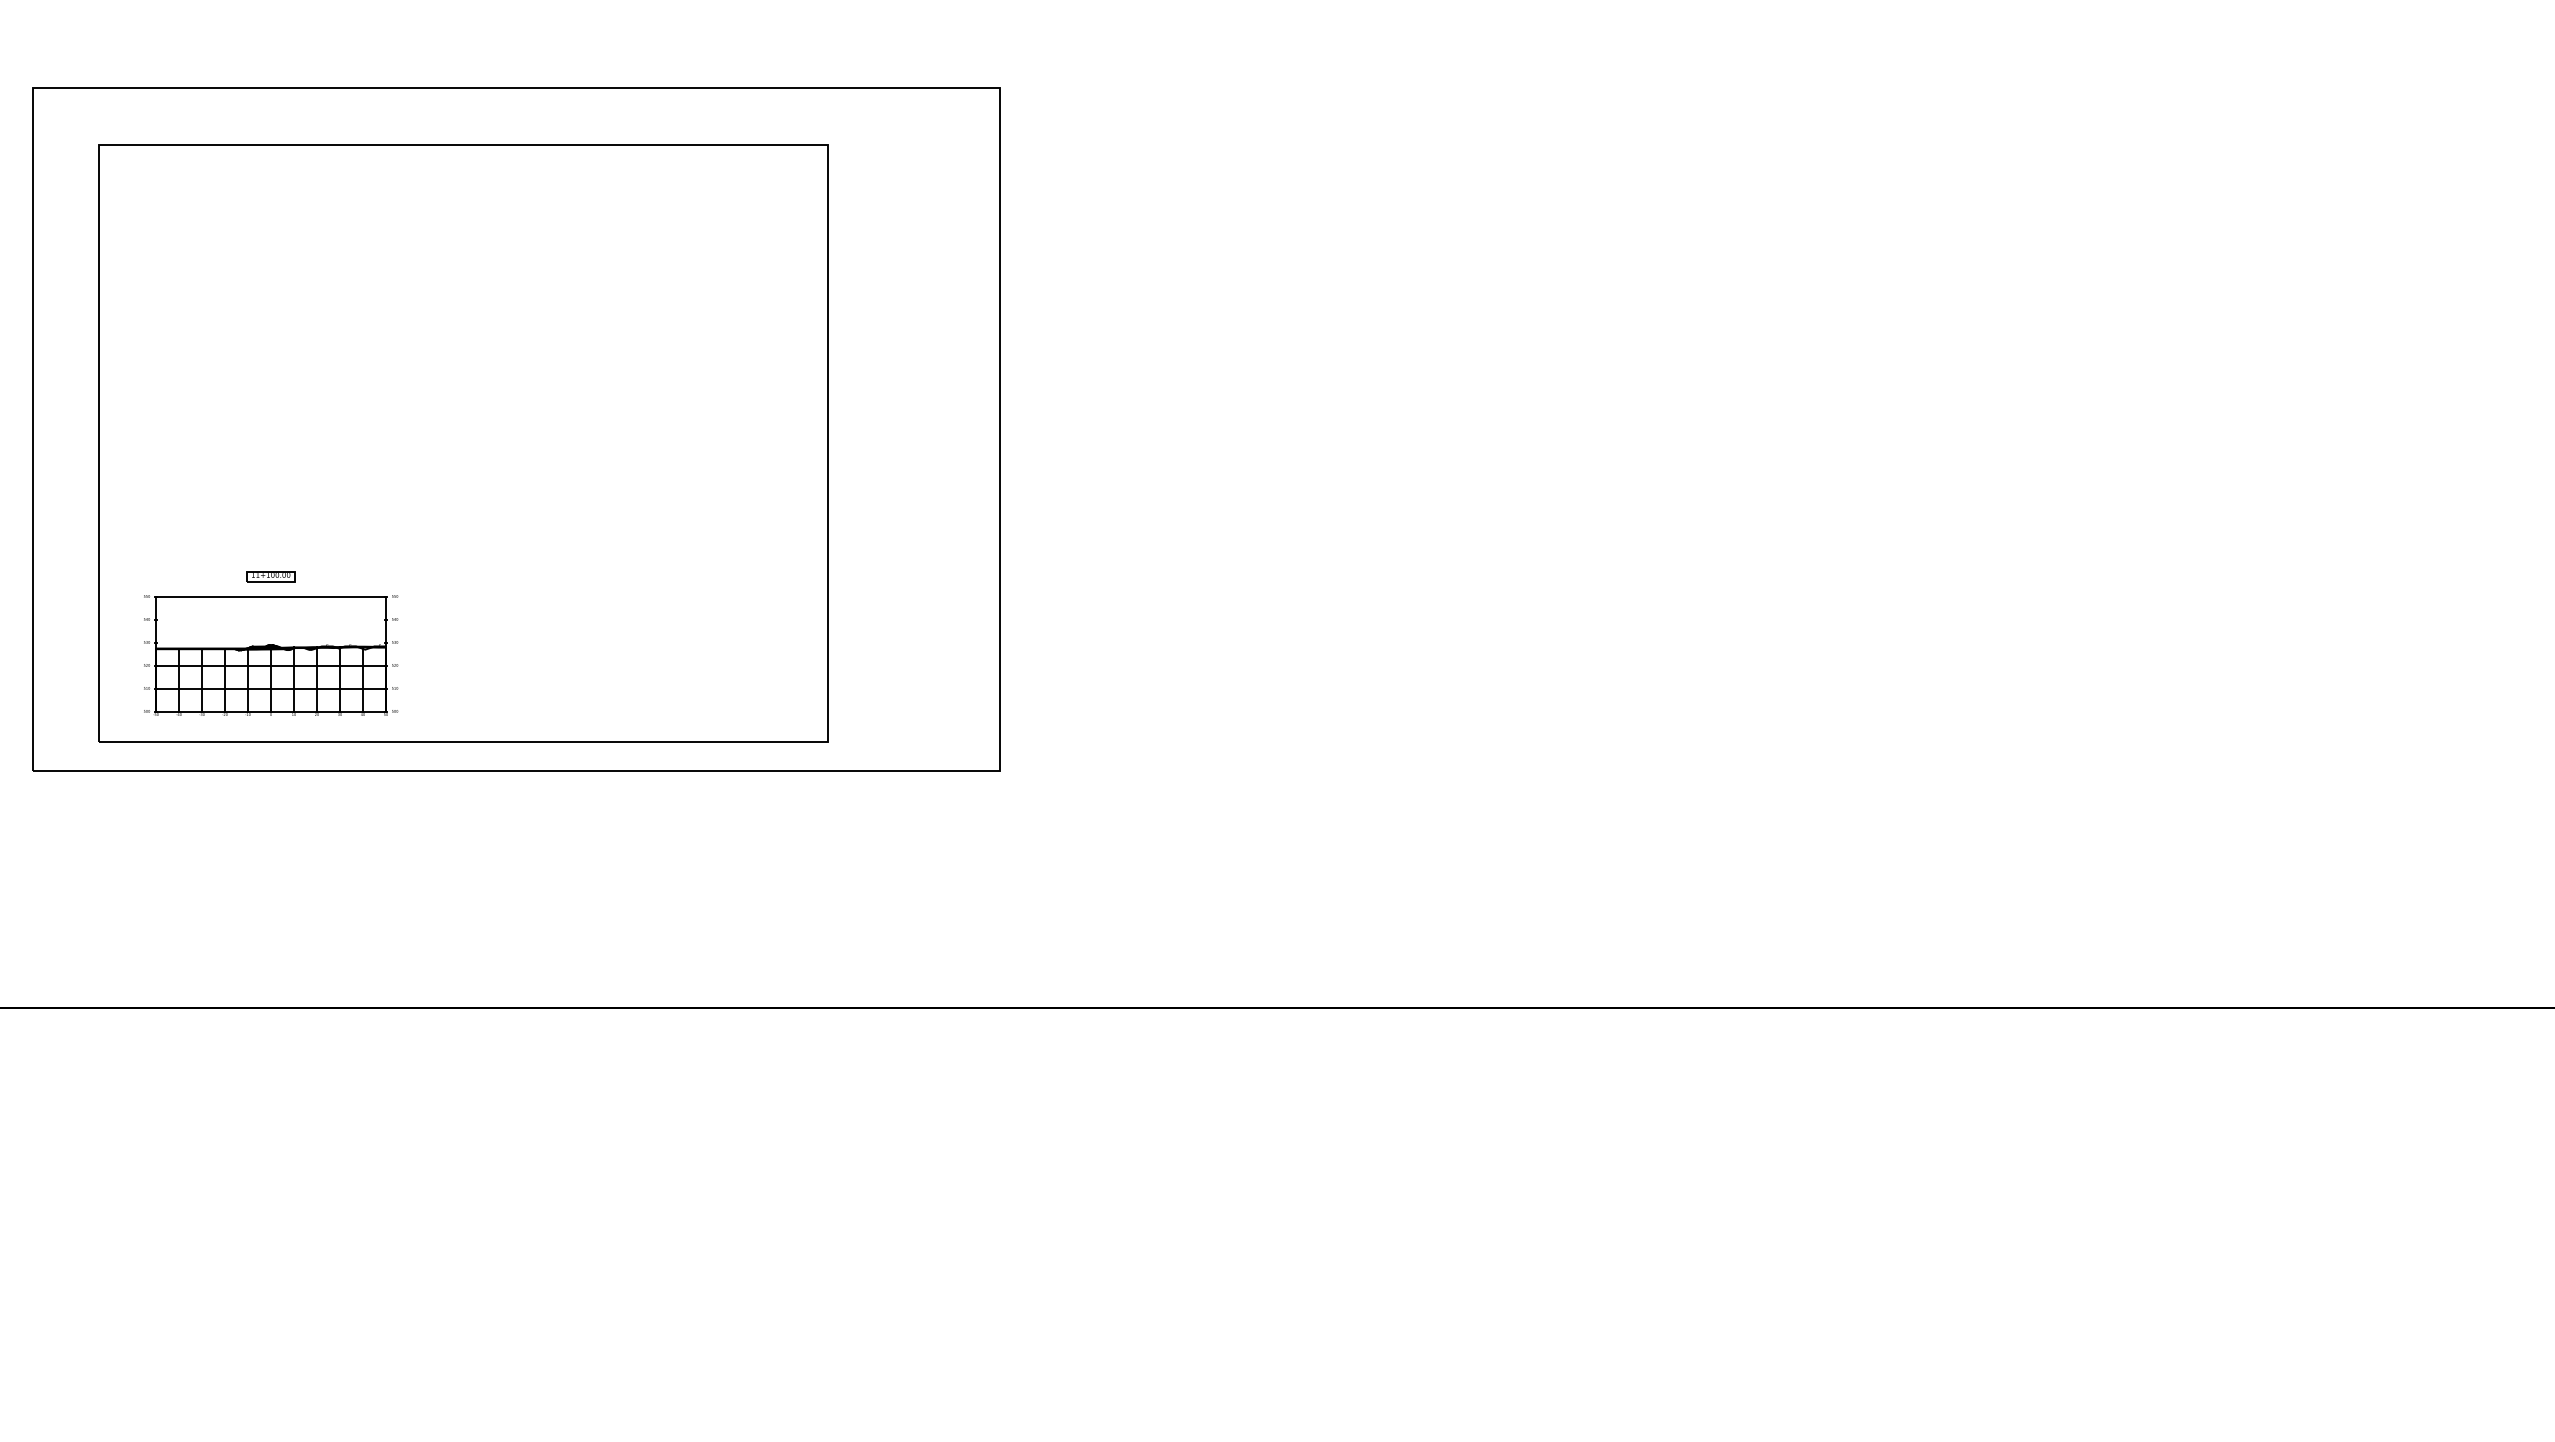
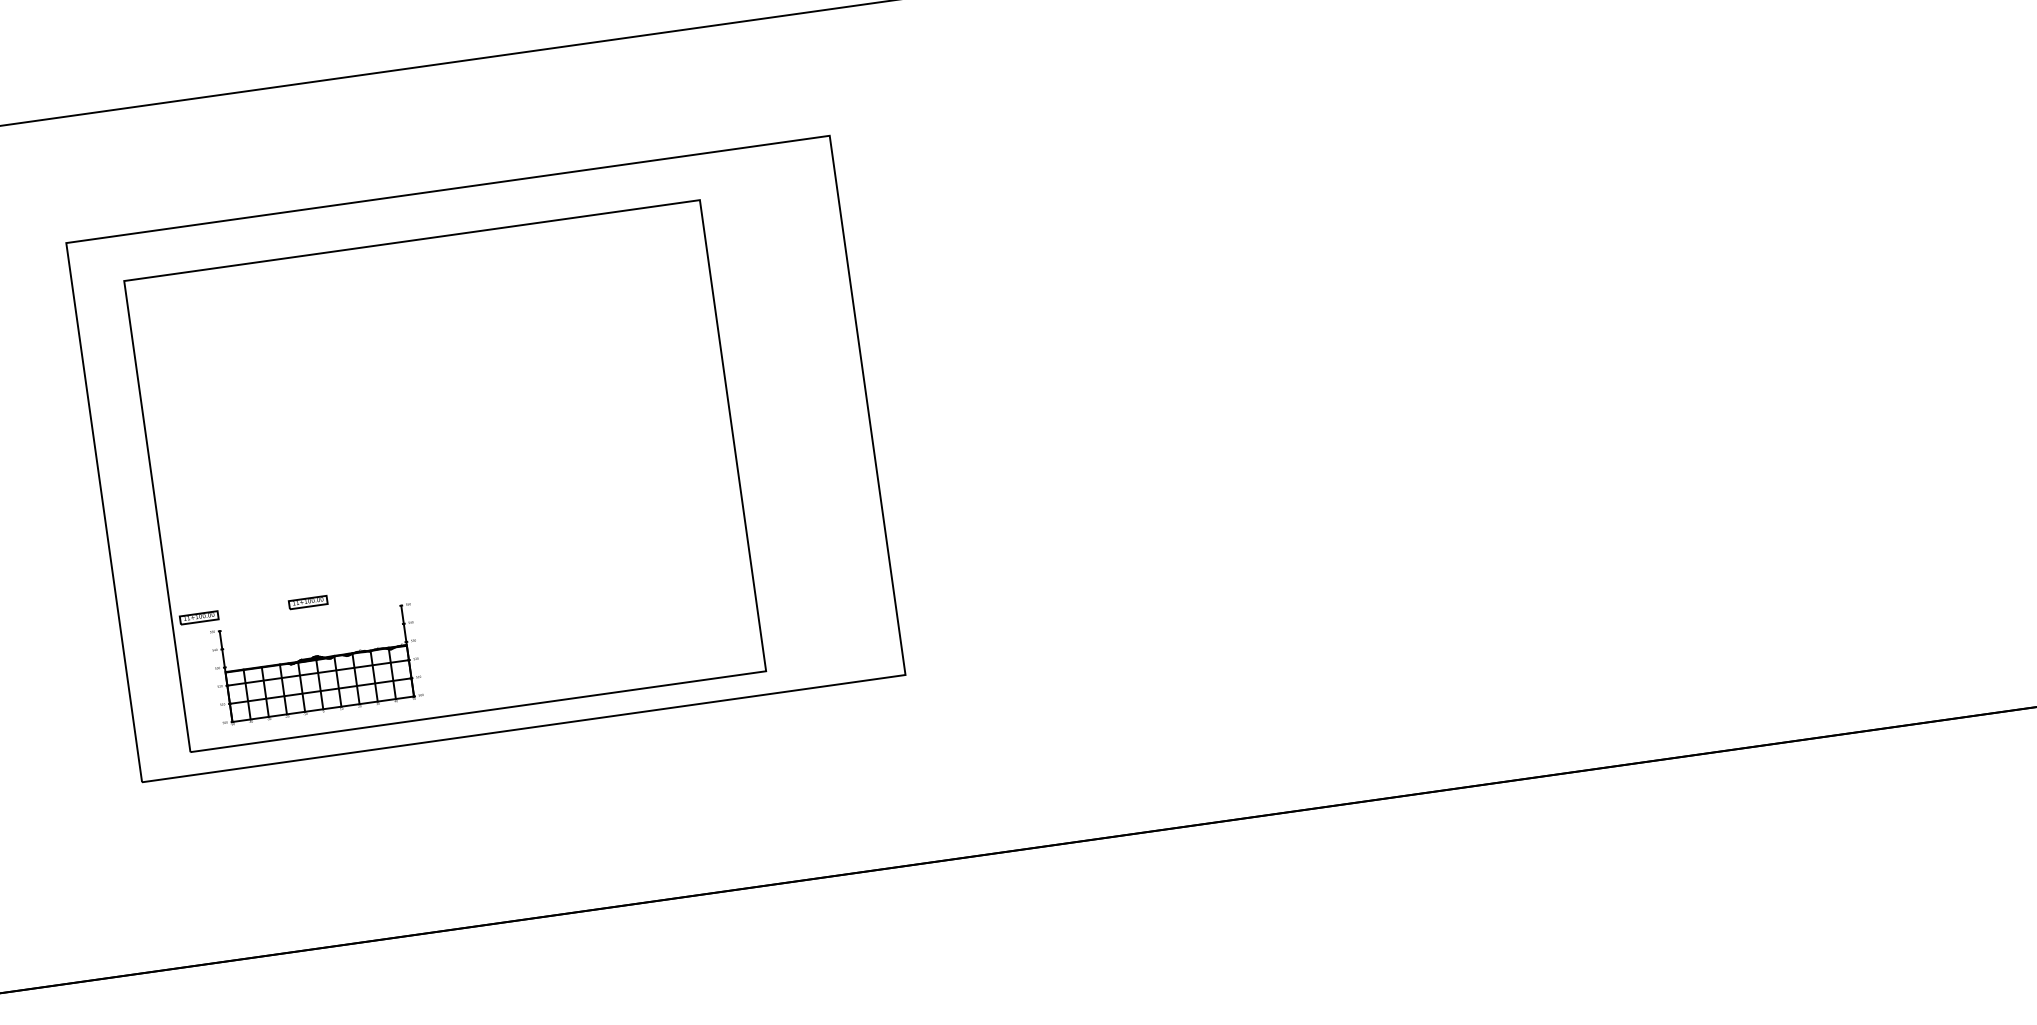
part: (132, 576) -> (198, 617), added
line: (270, 596) -> (310, 618), removed

